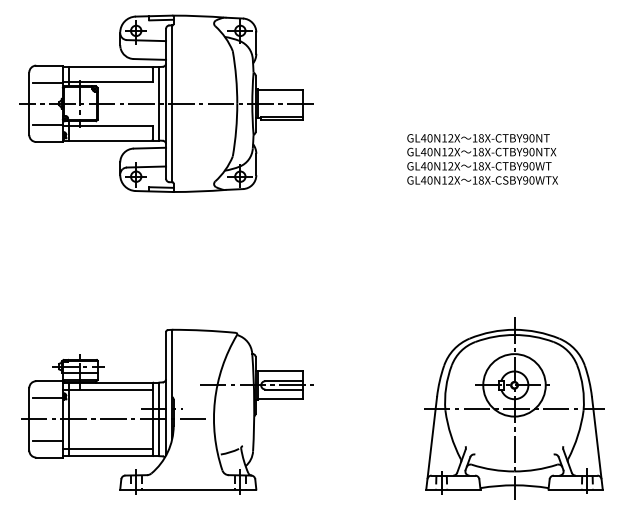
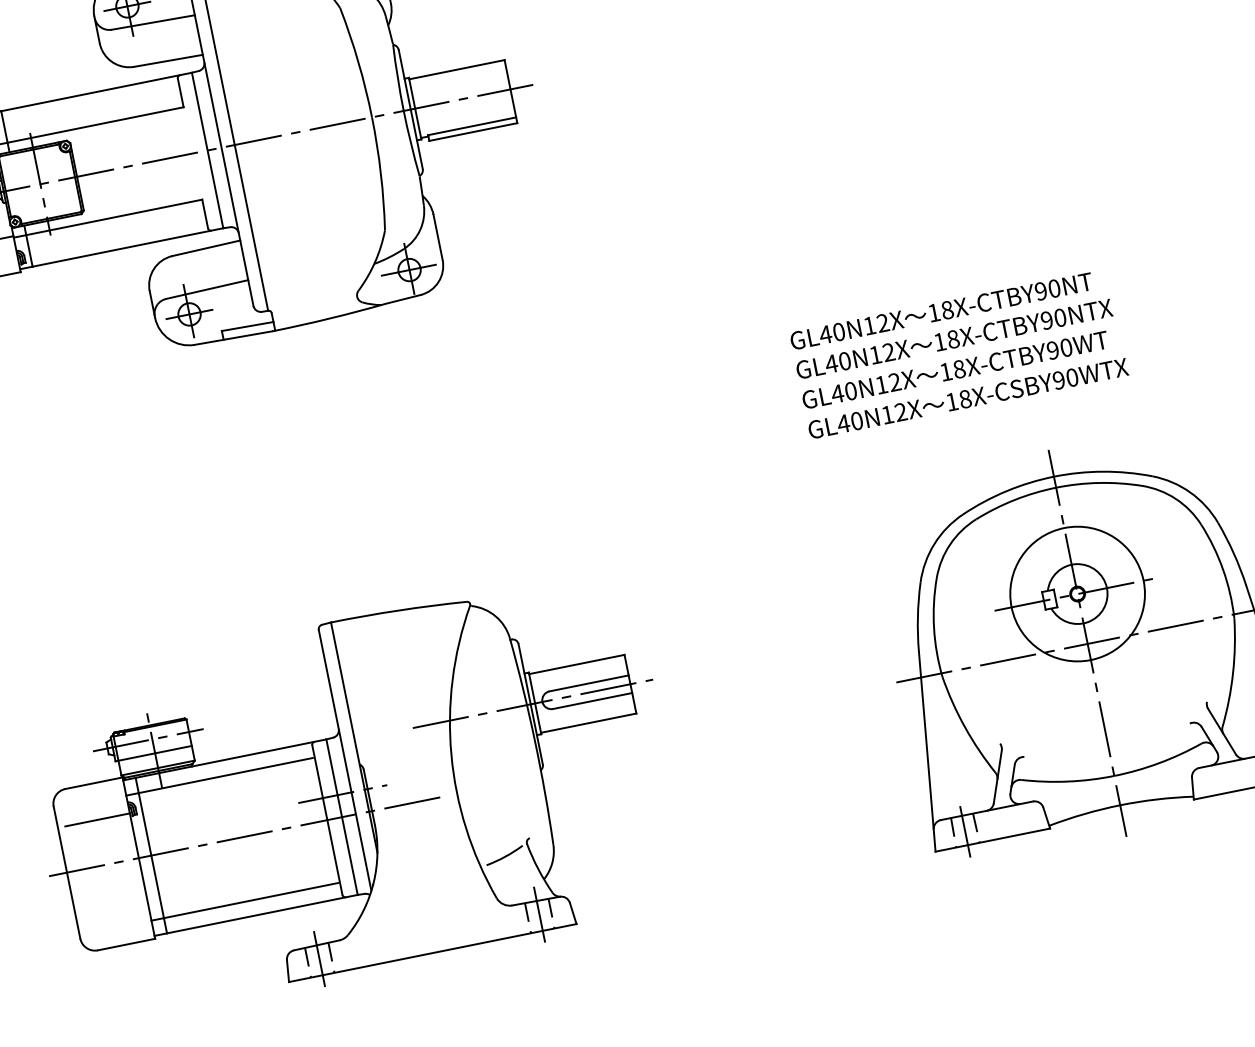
text: (482, 159) -> (958, 354), moved
line: (47, 440) -> (114, 909), removed

